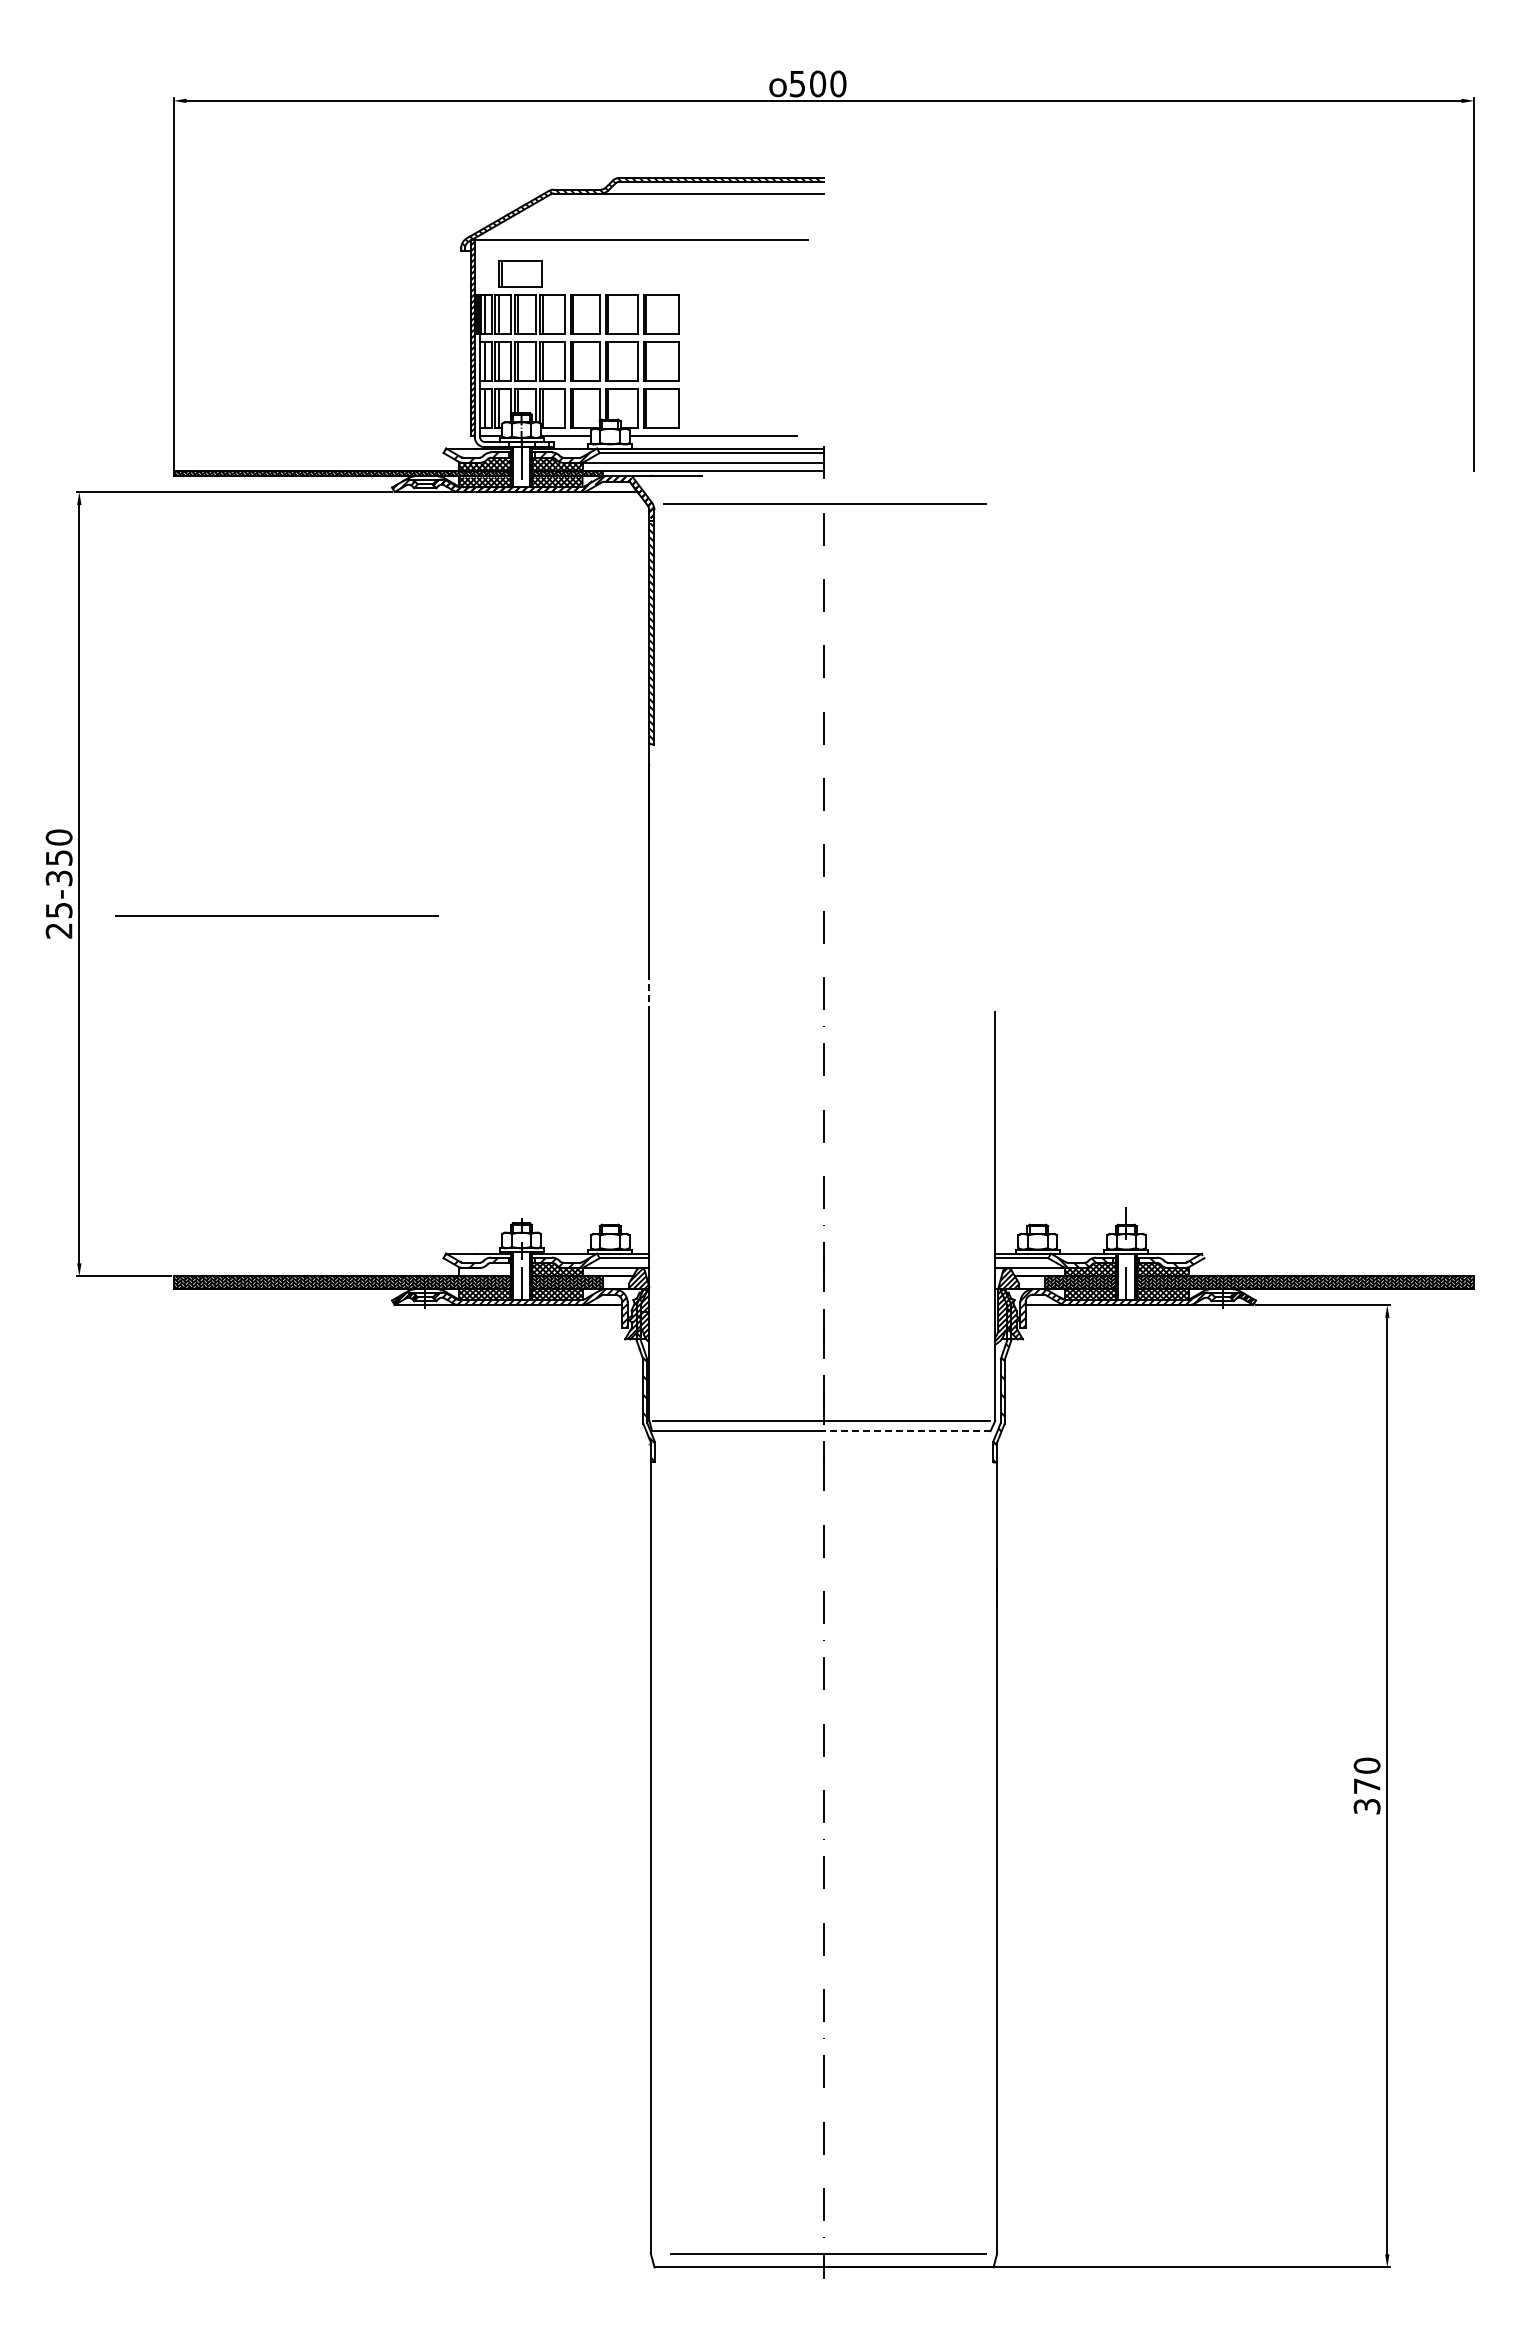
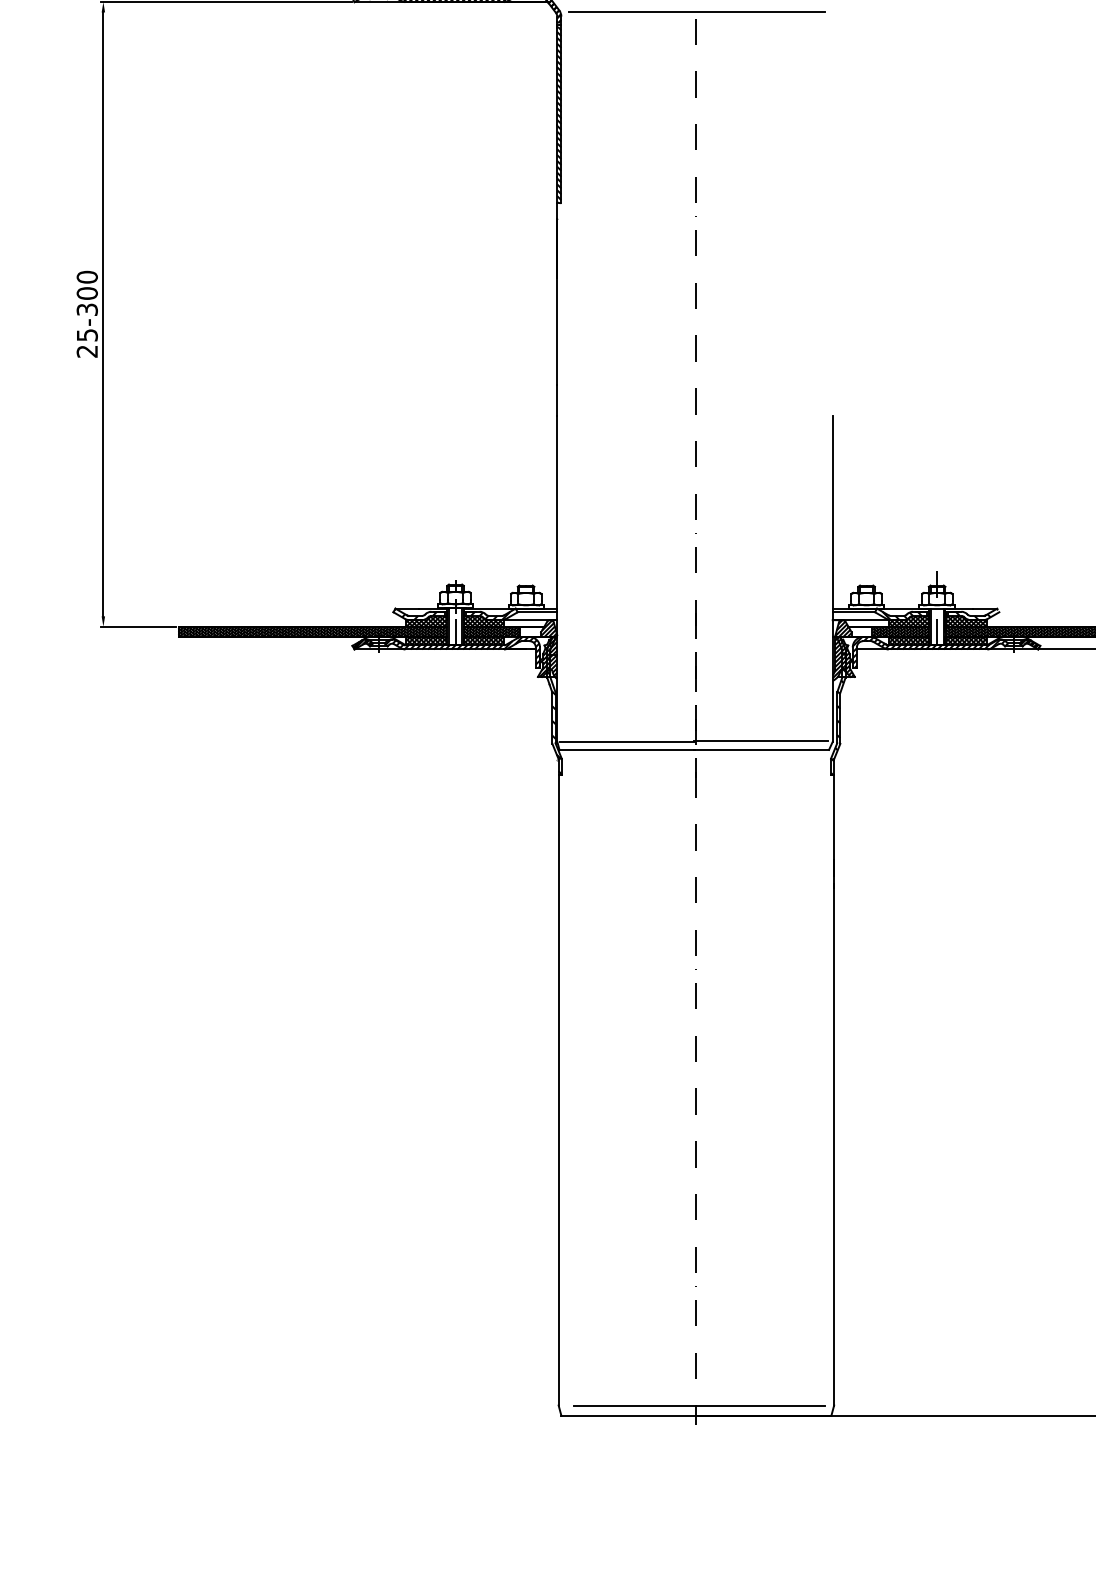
text: (58, 857) -> (86, 293), 25-350 -> 25-300
line: (276, 915) -> (260, 339), removed
line: (649, 992) -> (557, 400), dashed -> solid
hatch: (485, 1269) -> (426, 621), added
line: (905, 1431) -> (761, 750), dashed -> solid

